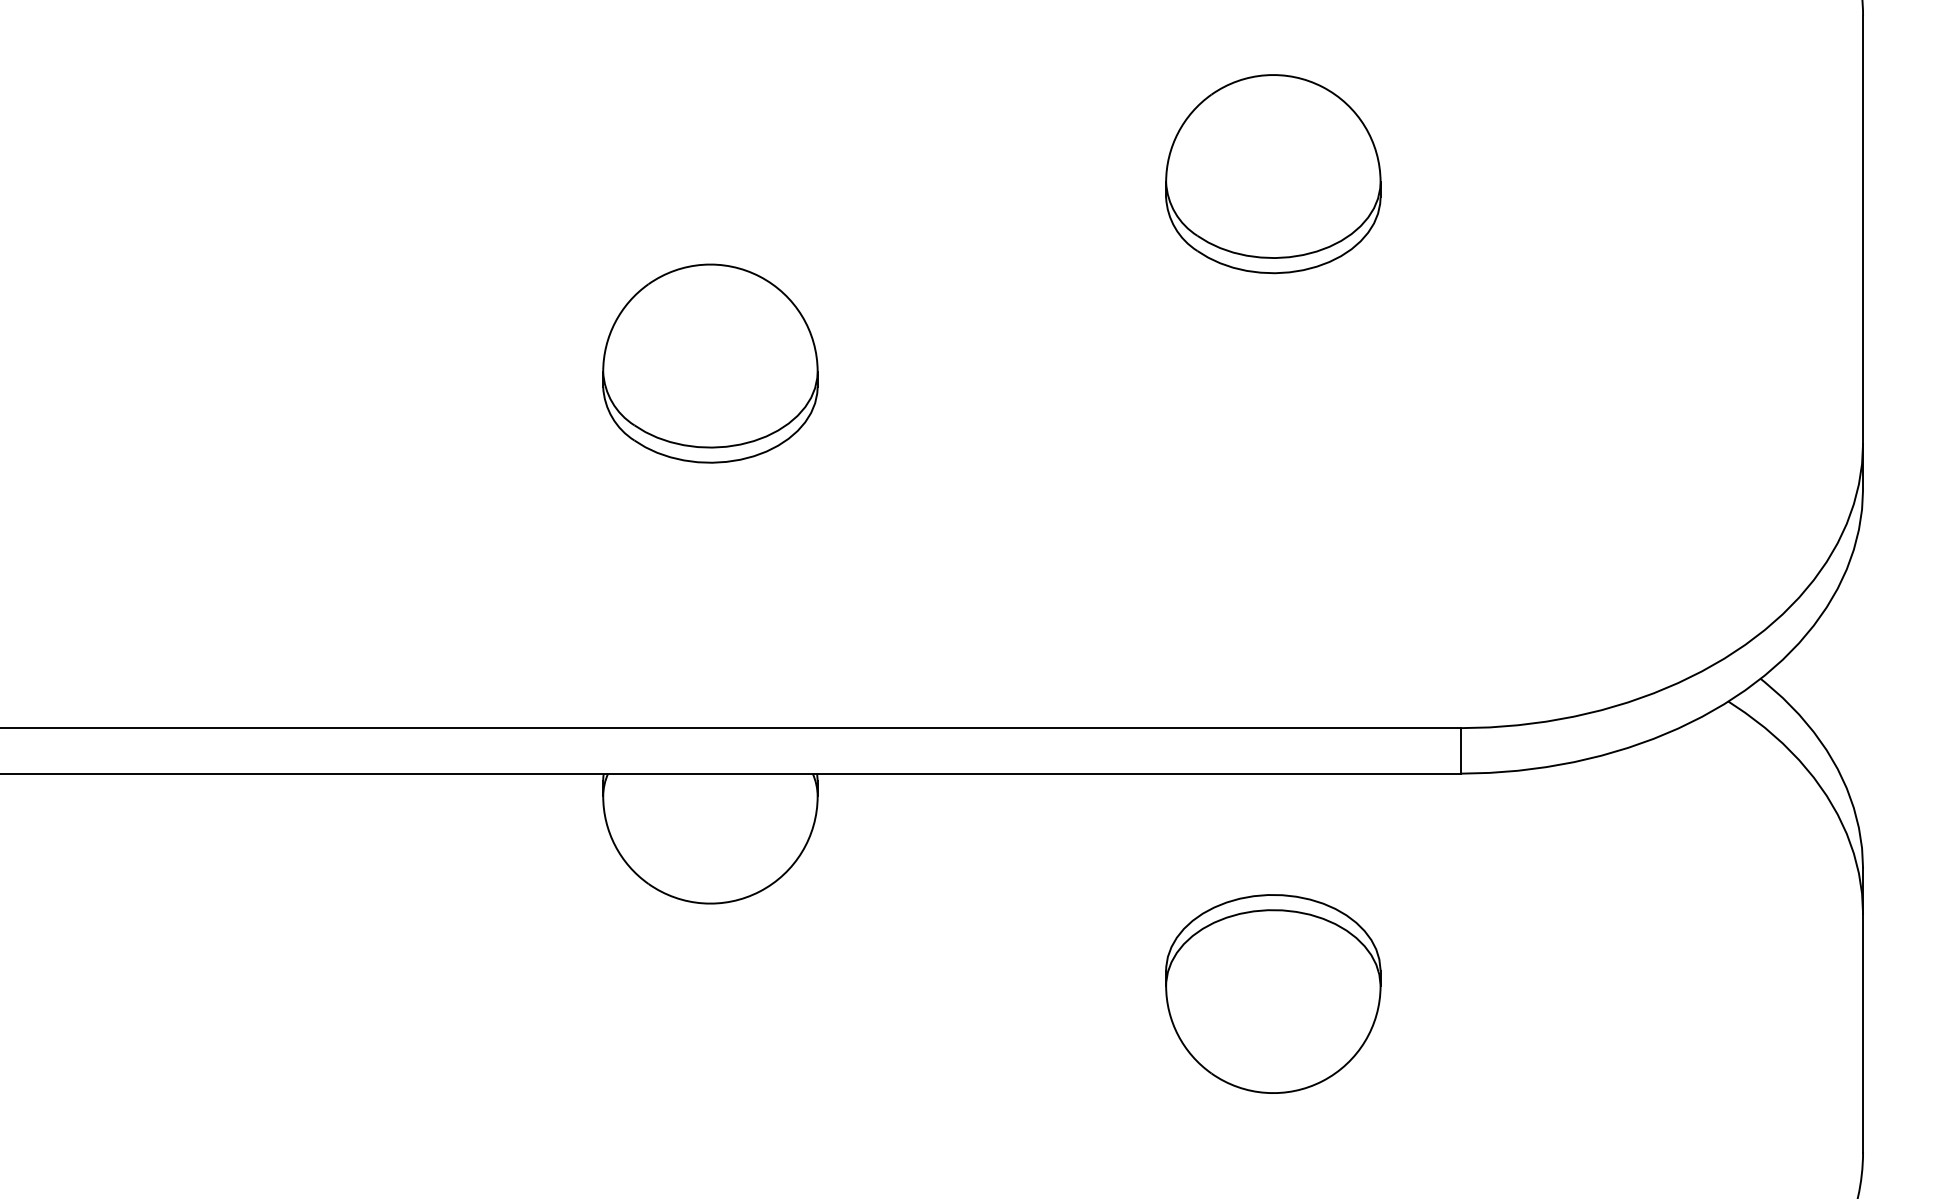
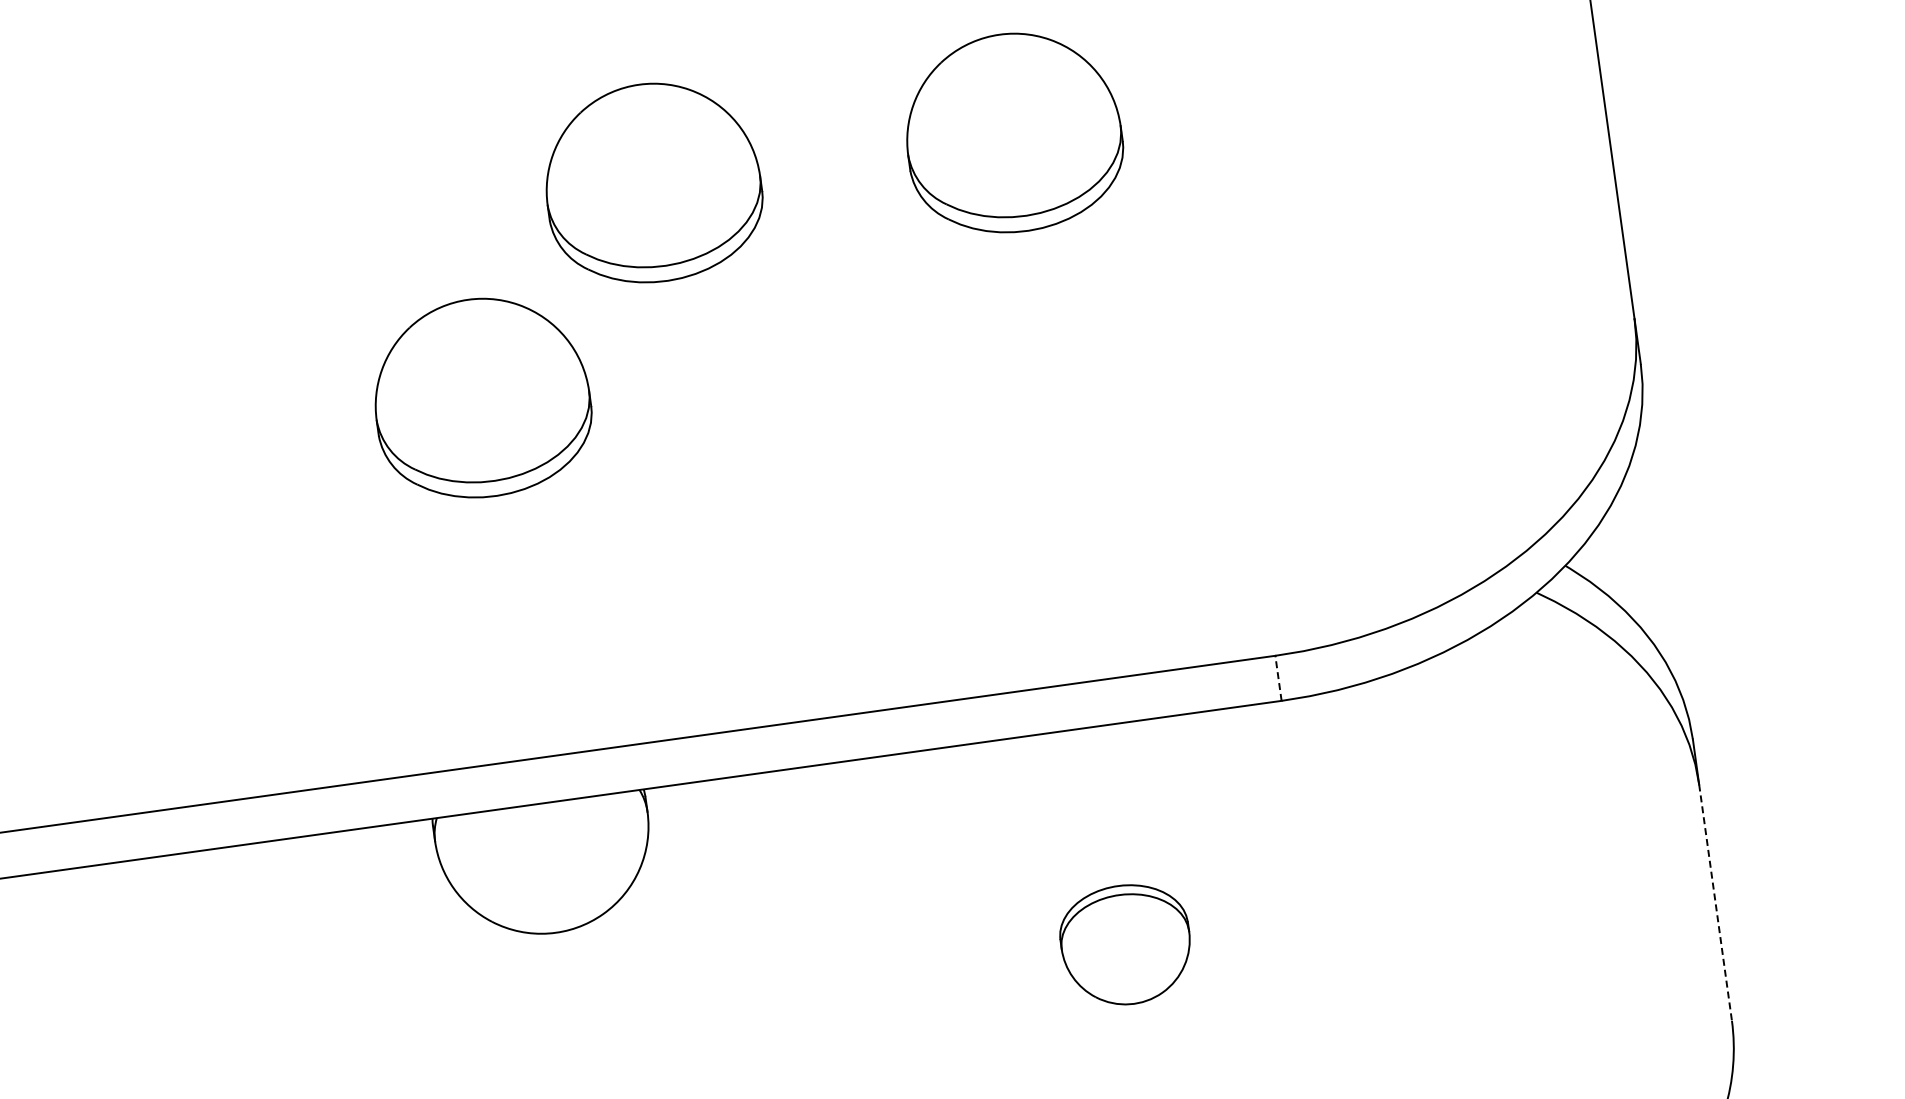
part: (909, 174) -> (653, 183), added
line: (1461, 750) -> (1278, 677), solid -> dashed
part: (1273, 993) -> (1126, 944), size x0.6
line: (1863, 1033) -> (1716, 902), solid -> dashed

